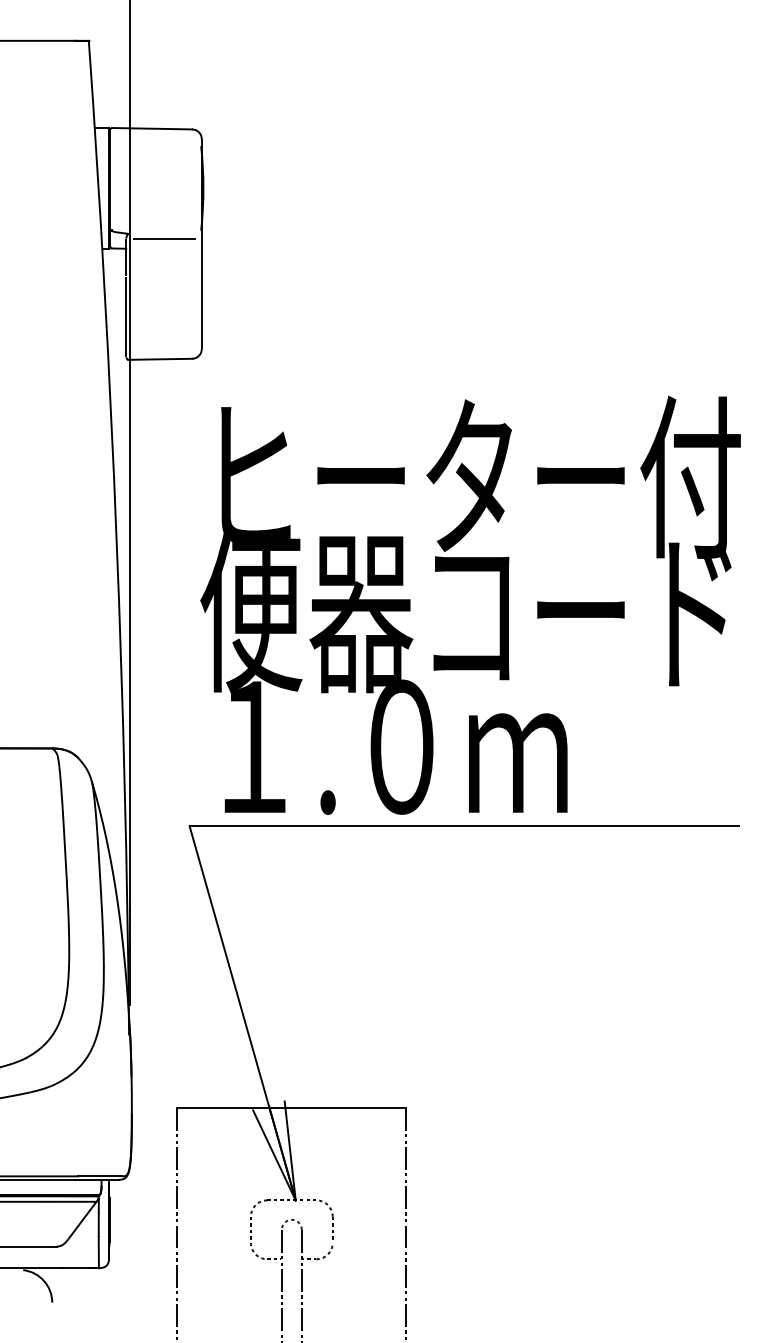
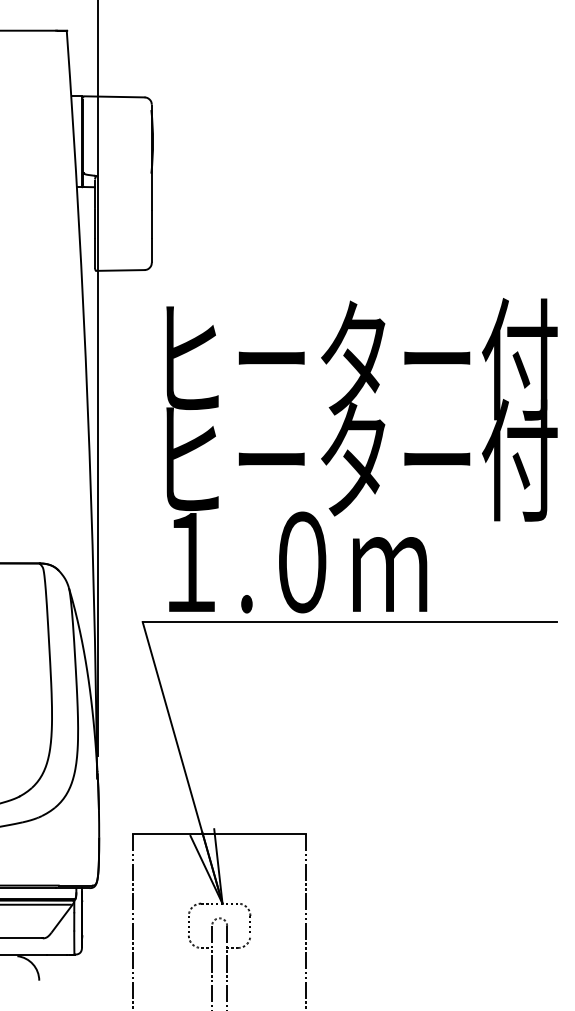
line: (164, 239) -> (123, 180), removed
text: (469, 611) -> (353, 460), 便器コード -> ヒーター付

